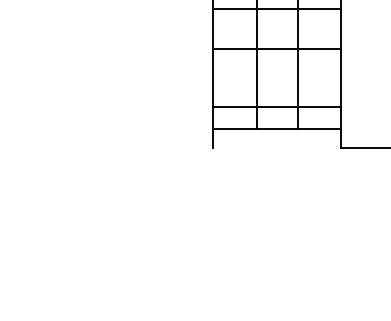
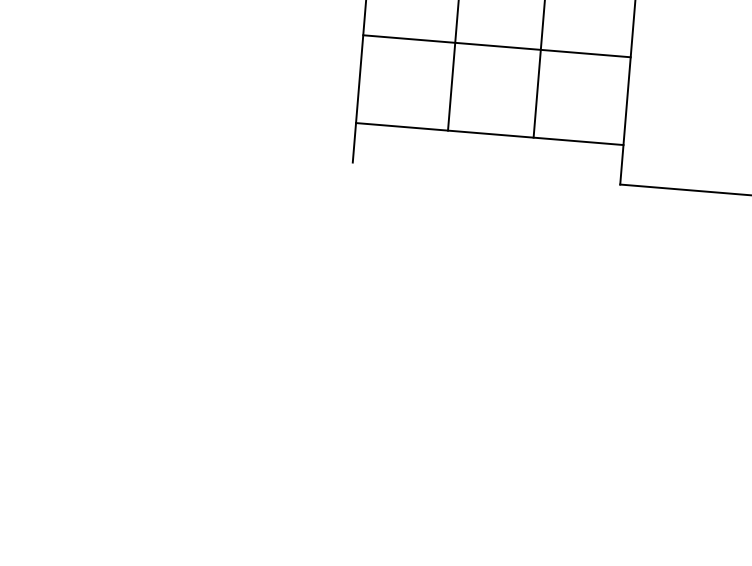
line: (276, 107) -> (496, 47), moved

